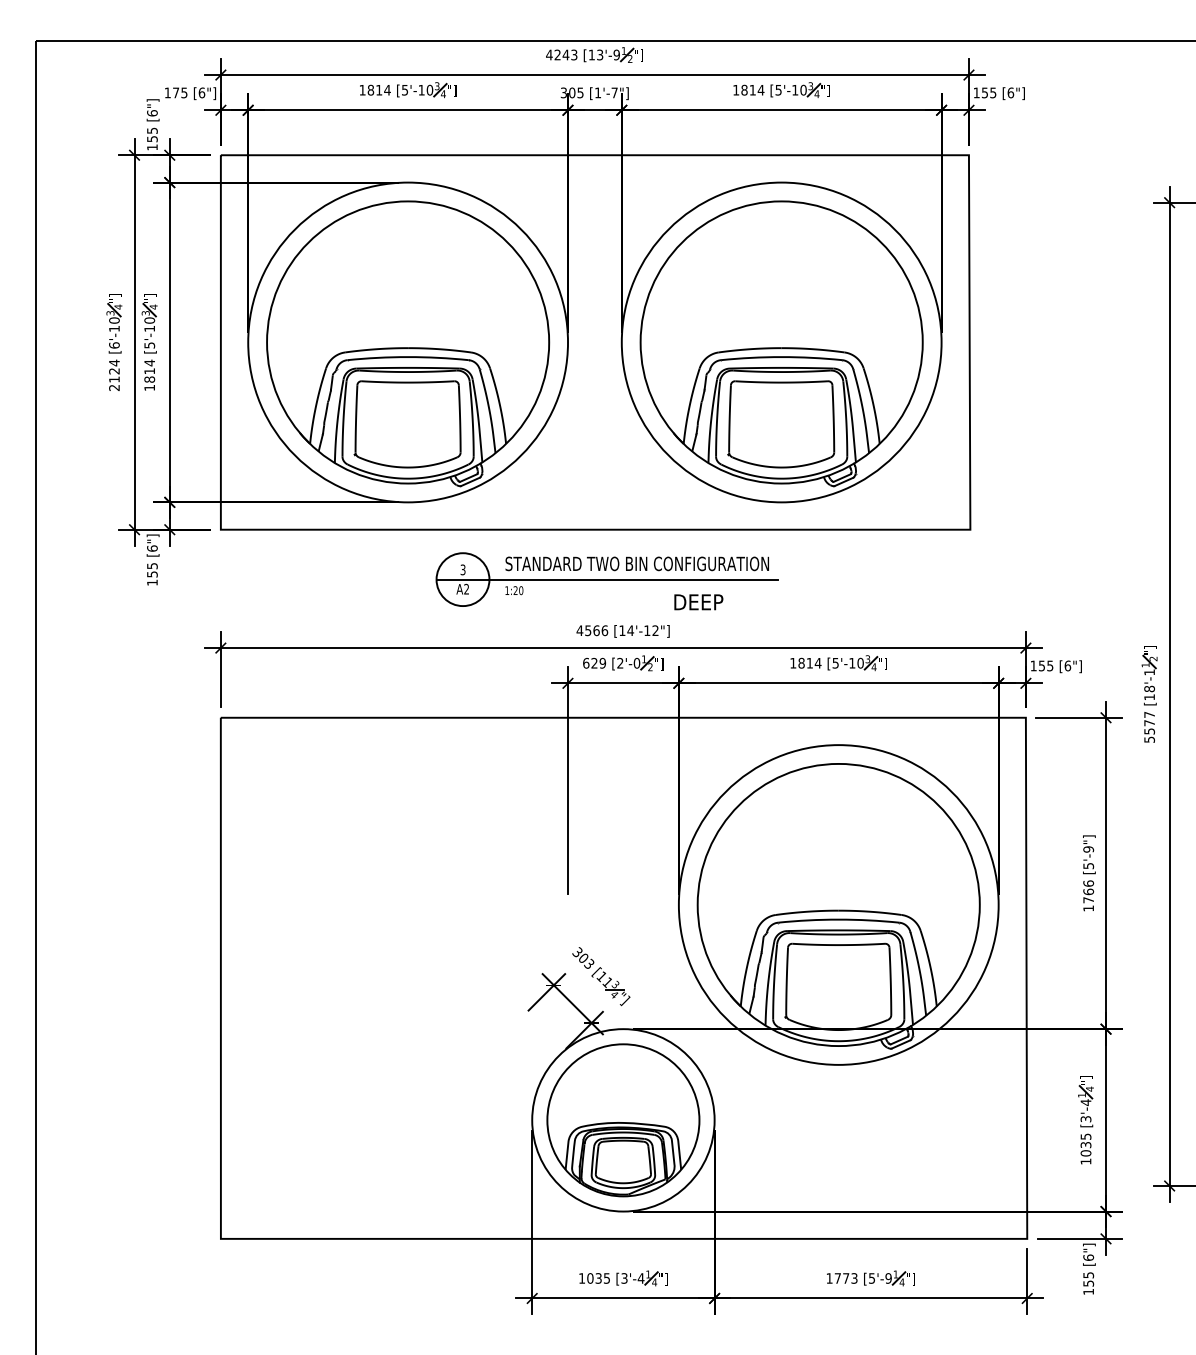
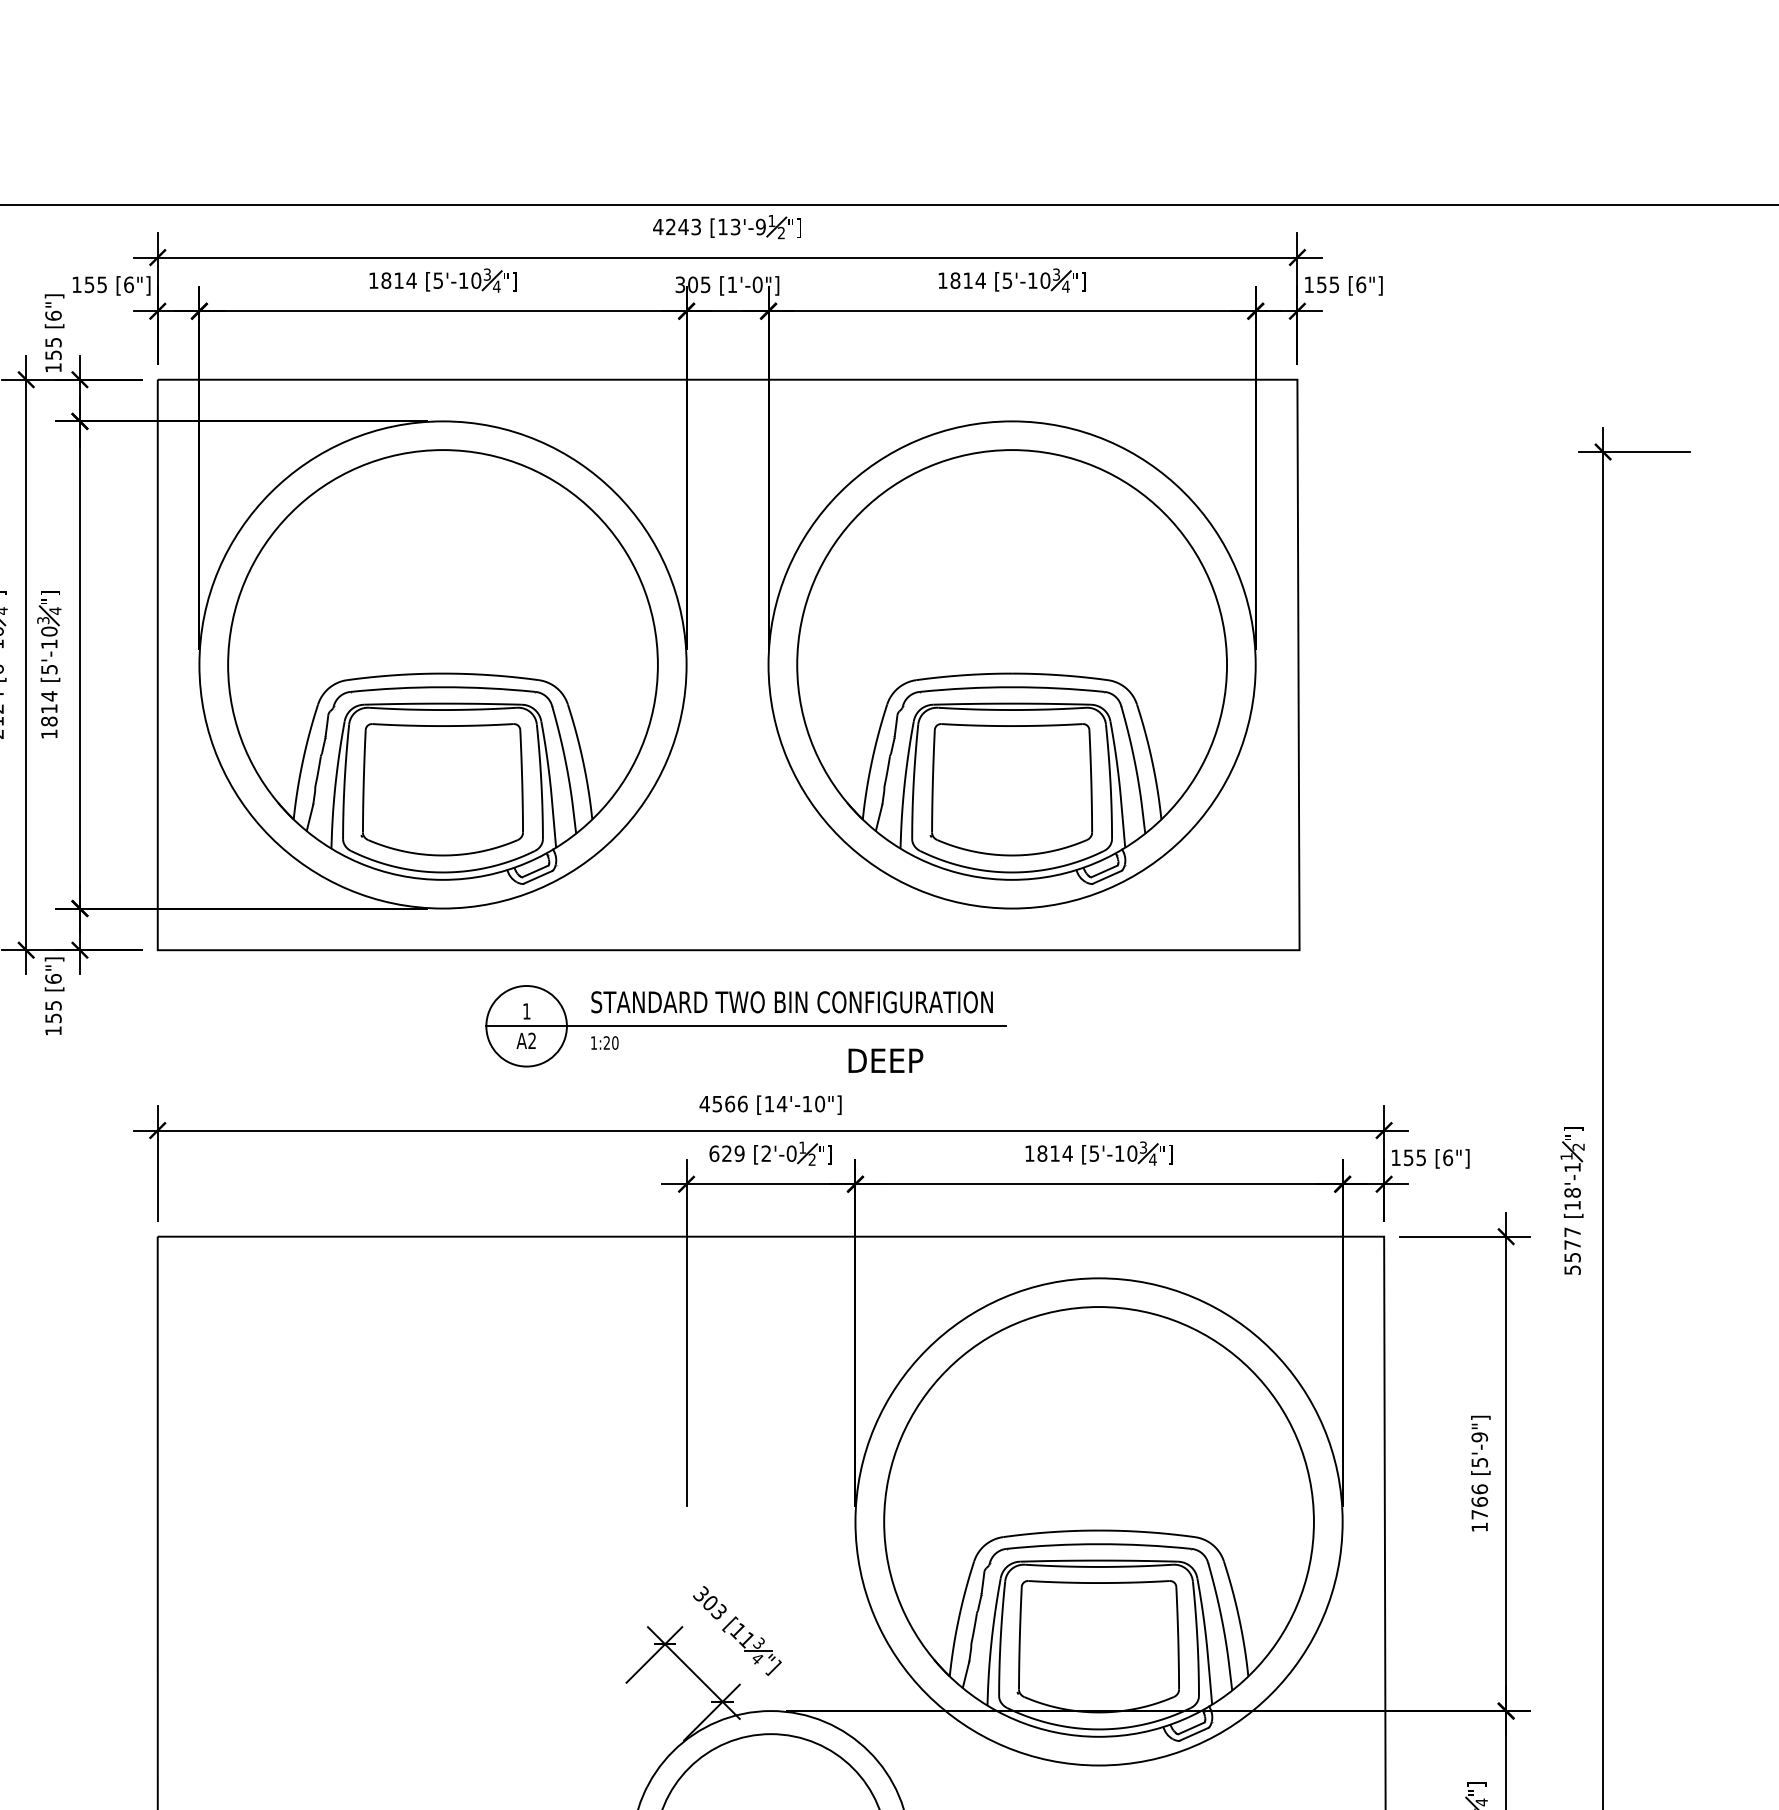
text: (176, 92) -> (90, 284), 175 -> 155
text: (614, 92) -> (757, 284), [1'-7"] -> [1'-0"]
text: (462, 569) -> (525, 1010), 3 -> 1
text: (655, 630) -> (819, 1103), [14'-12"] -> [14'-10"]

